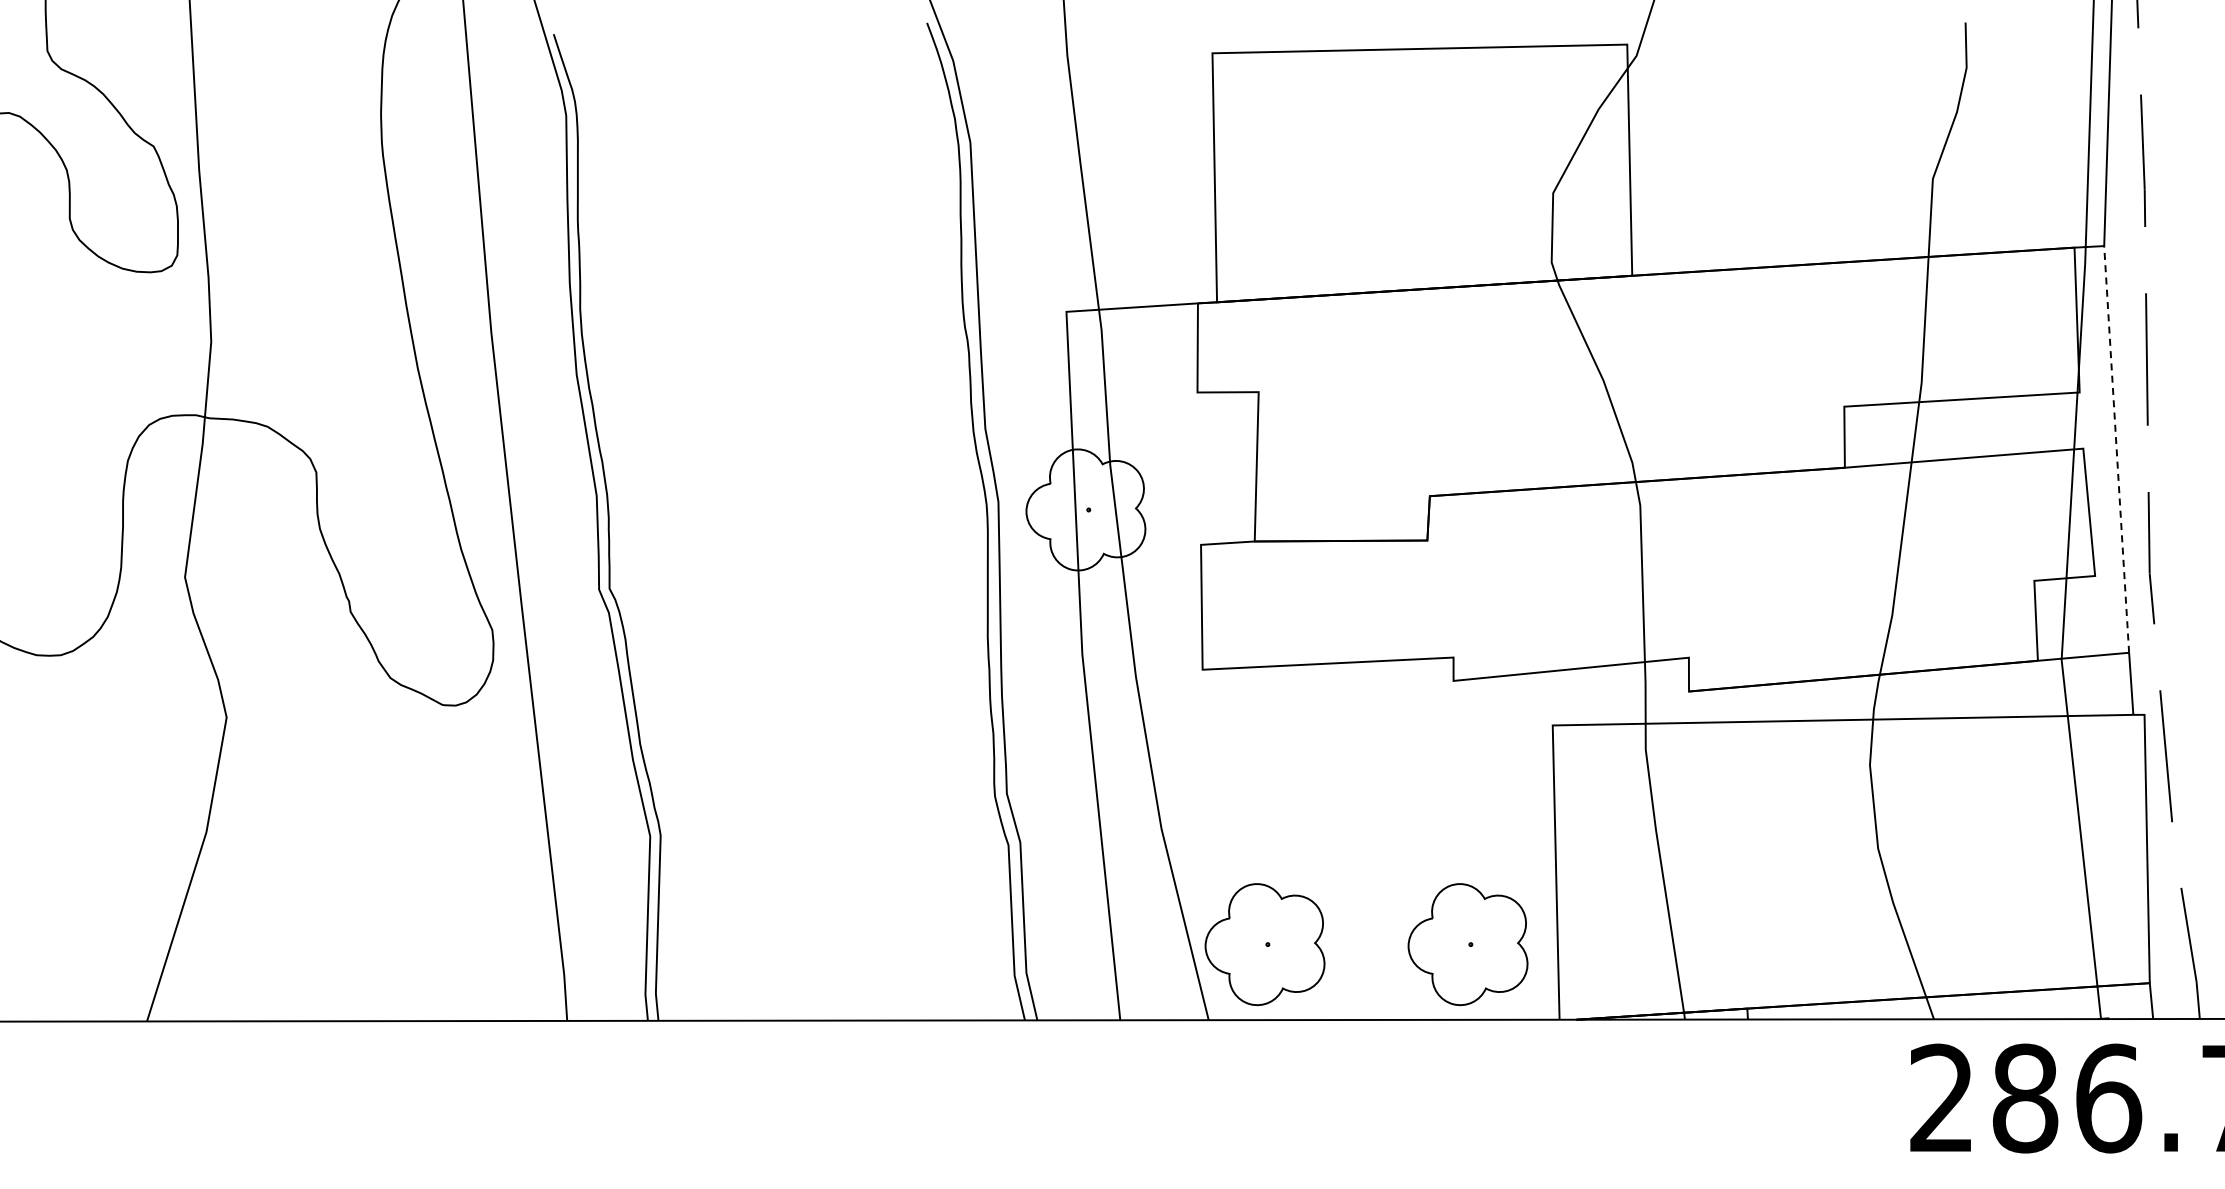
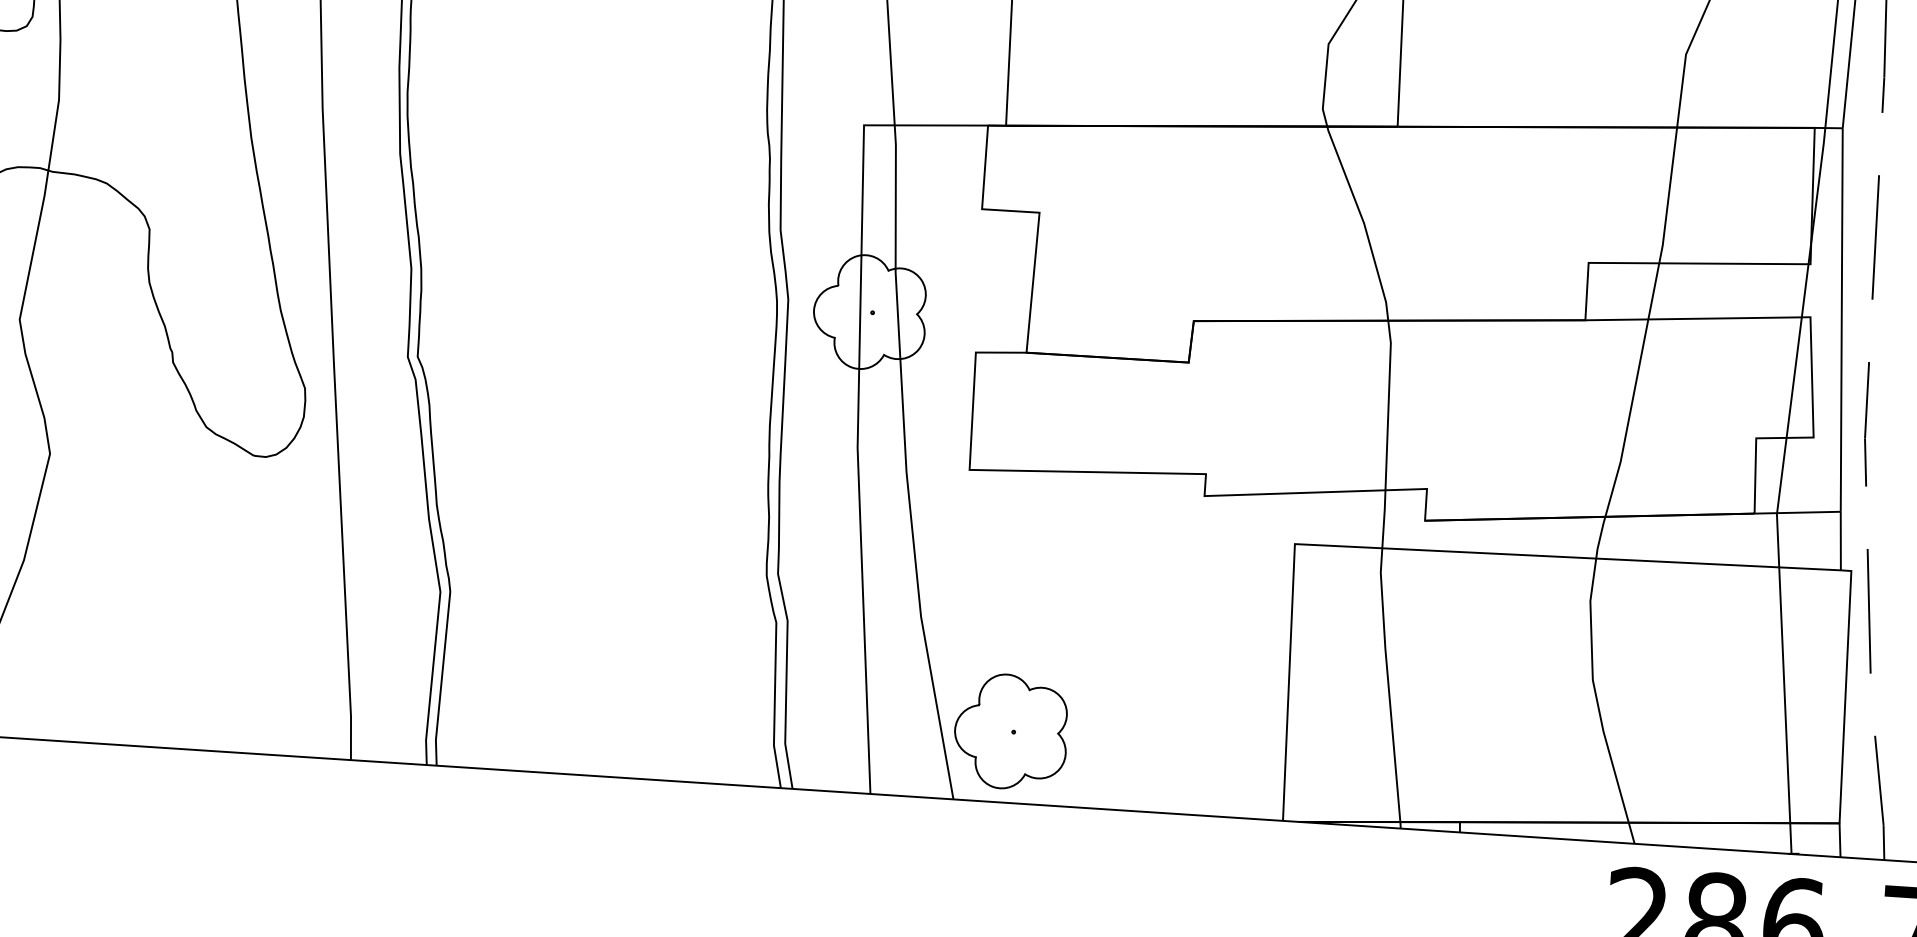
line: (2116, 449) -> (1841, 320), dashed -> solid
part: (1467, 944) -> (1201, 744), removed

